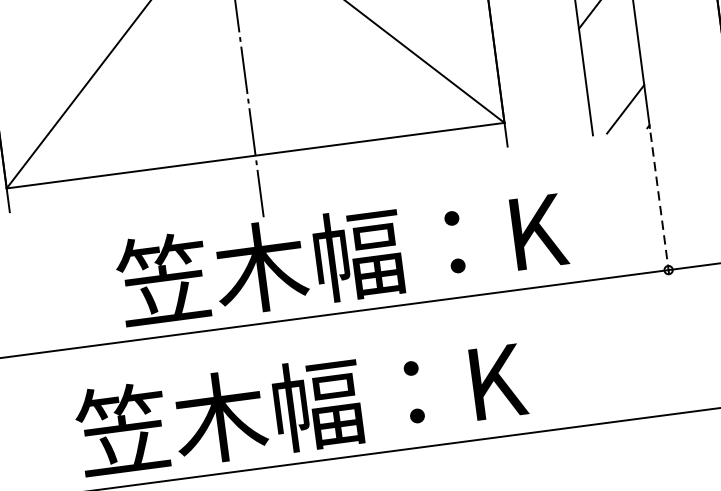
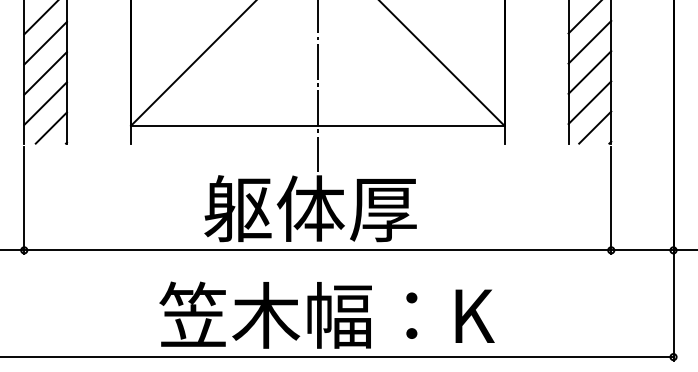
line: (608, 36) -> (589, 72), added
line: (613, 76) -> (589, 102), added
line: (660, 204) -> (611, 201), dashed -> solid
text: (341, 256) -> (371, 208), 笠木幅：K -> 躯体厚

